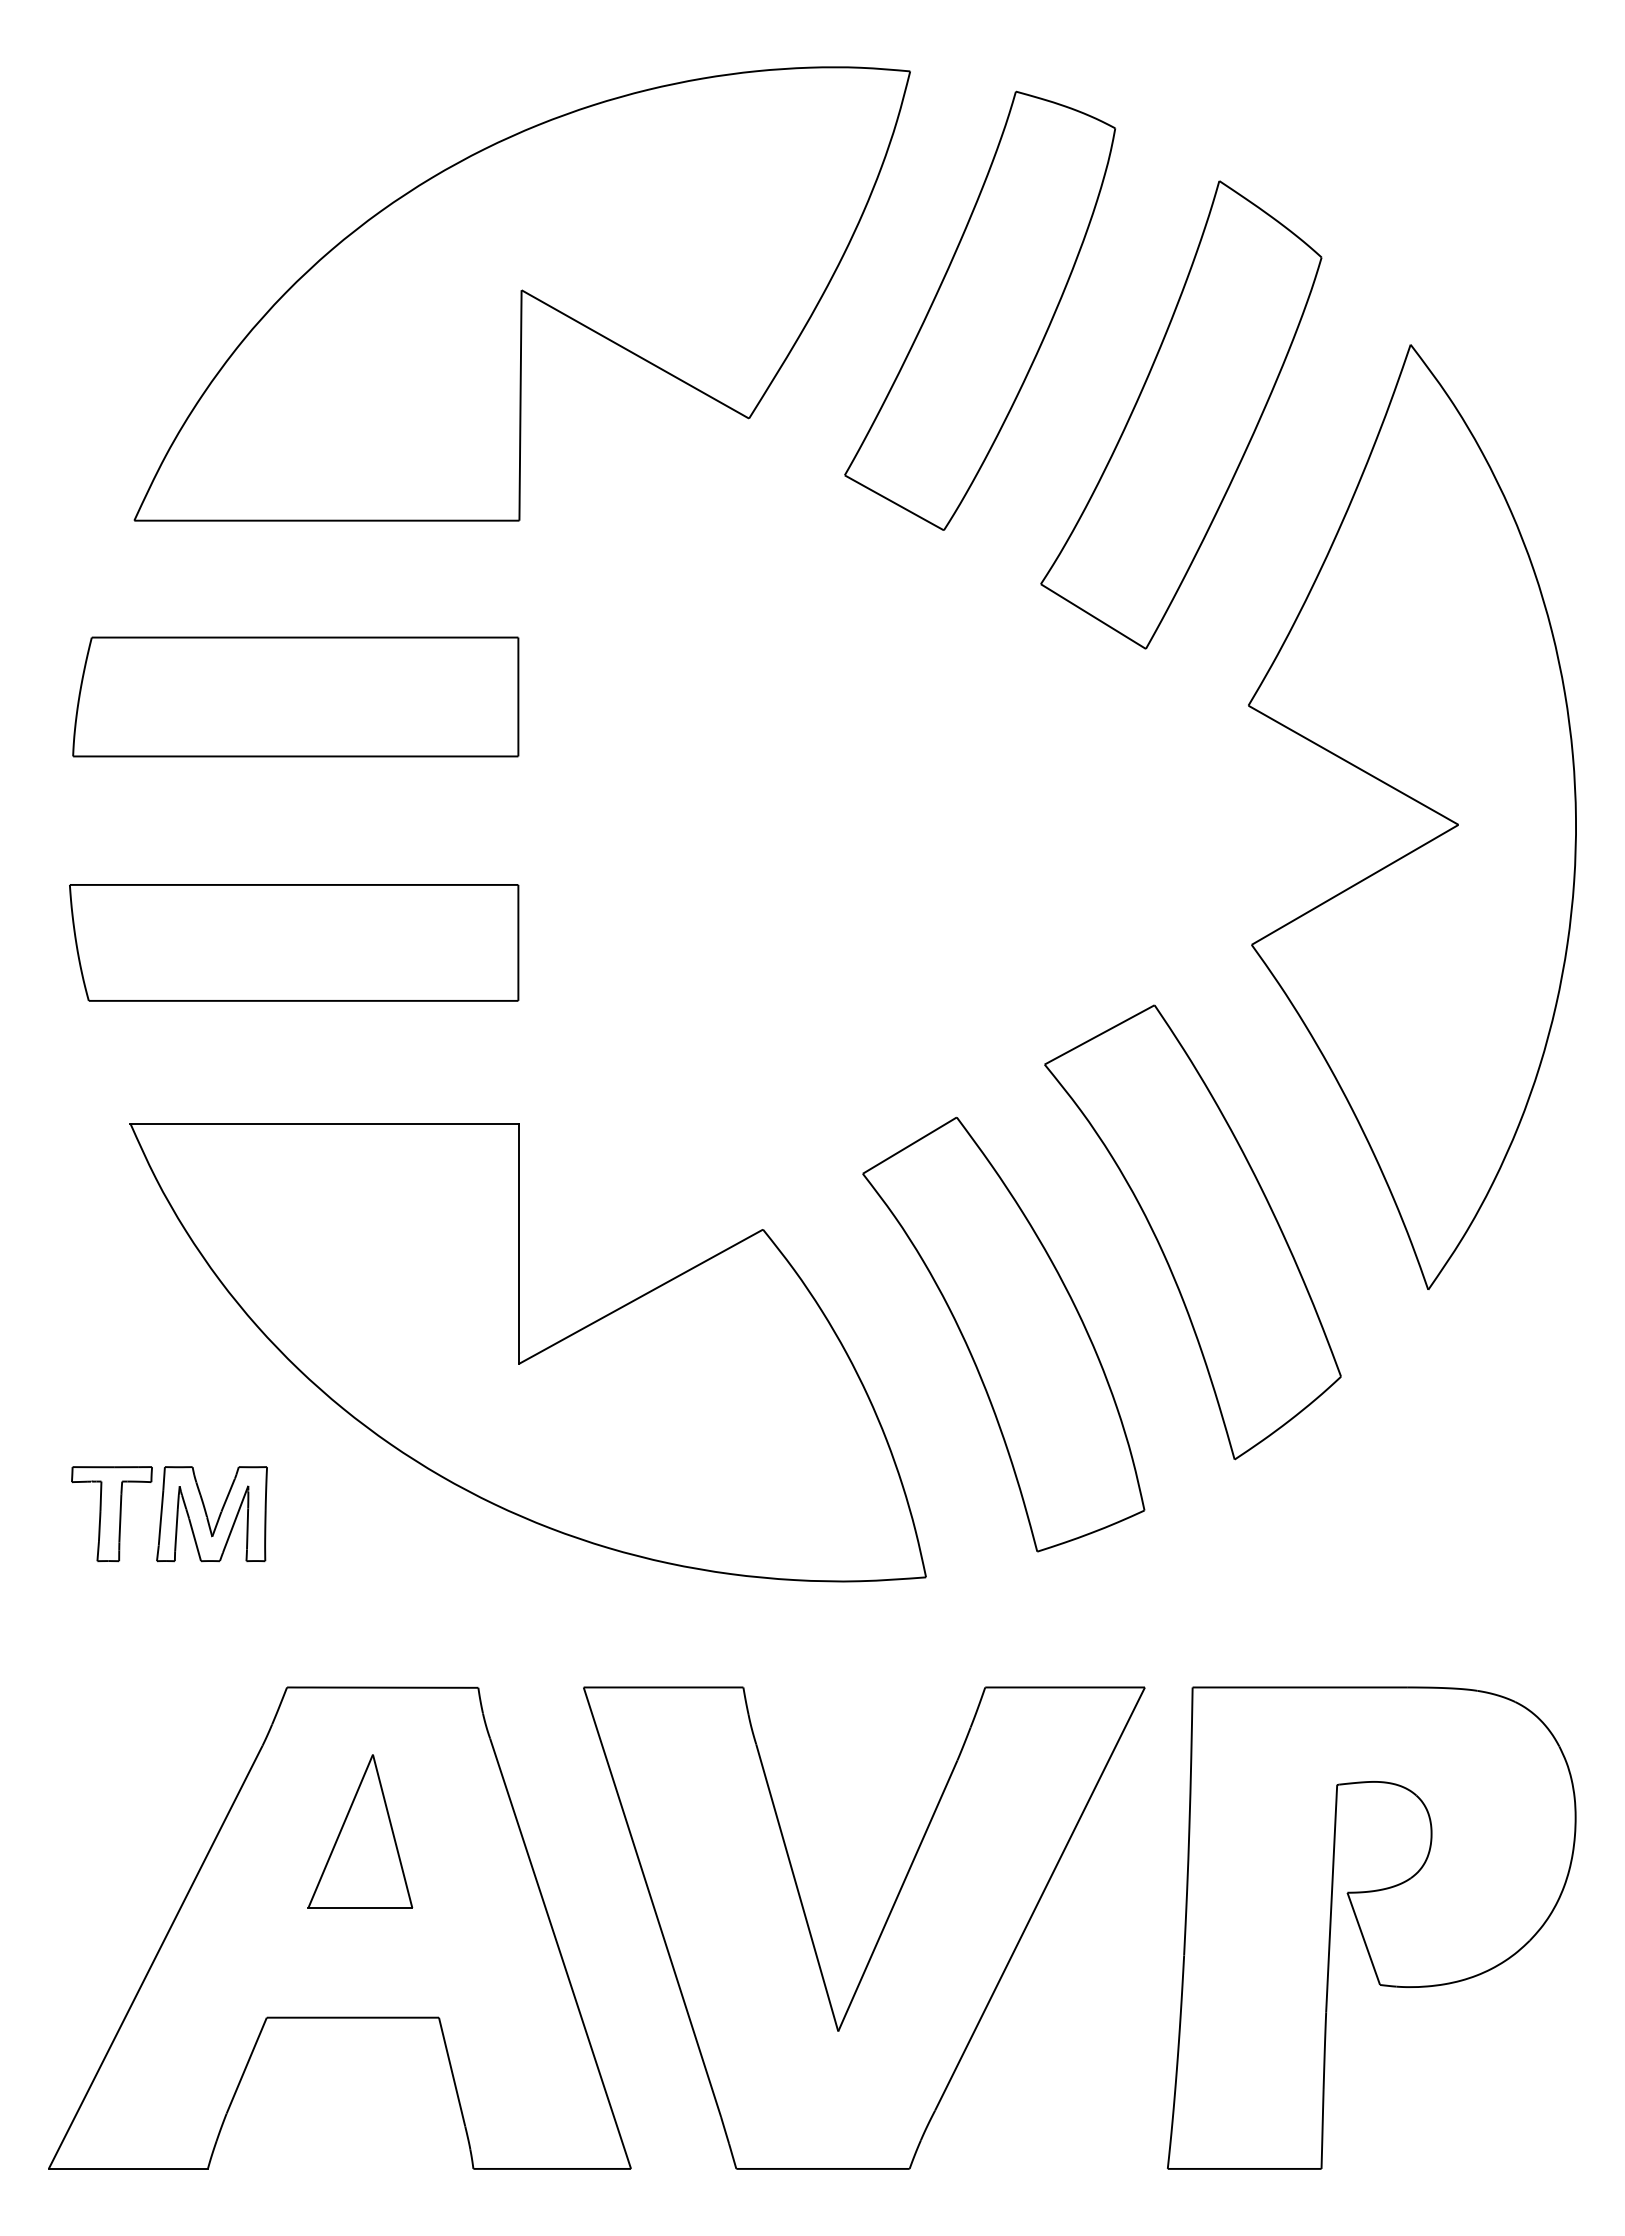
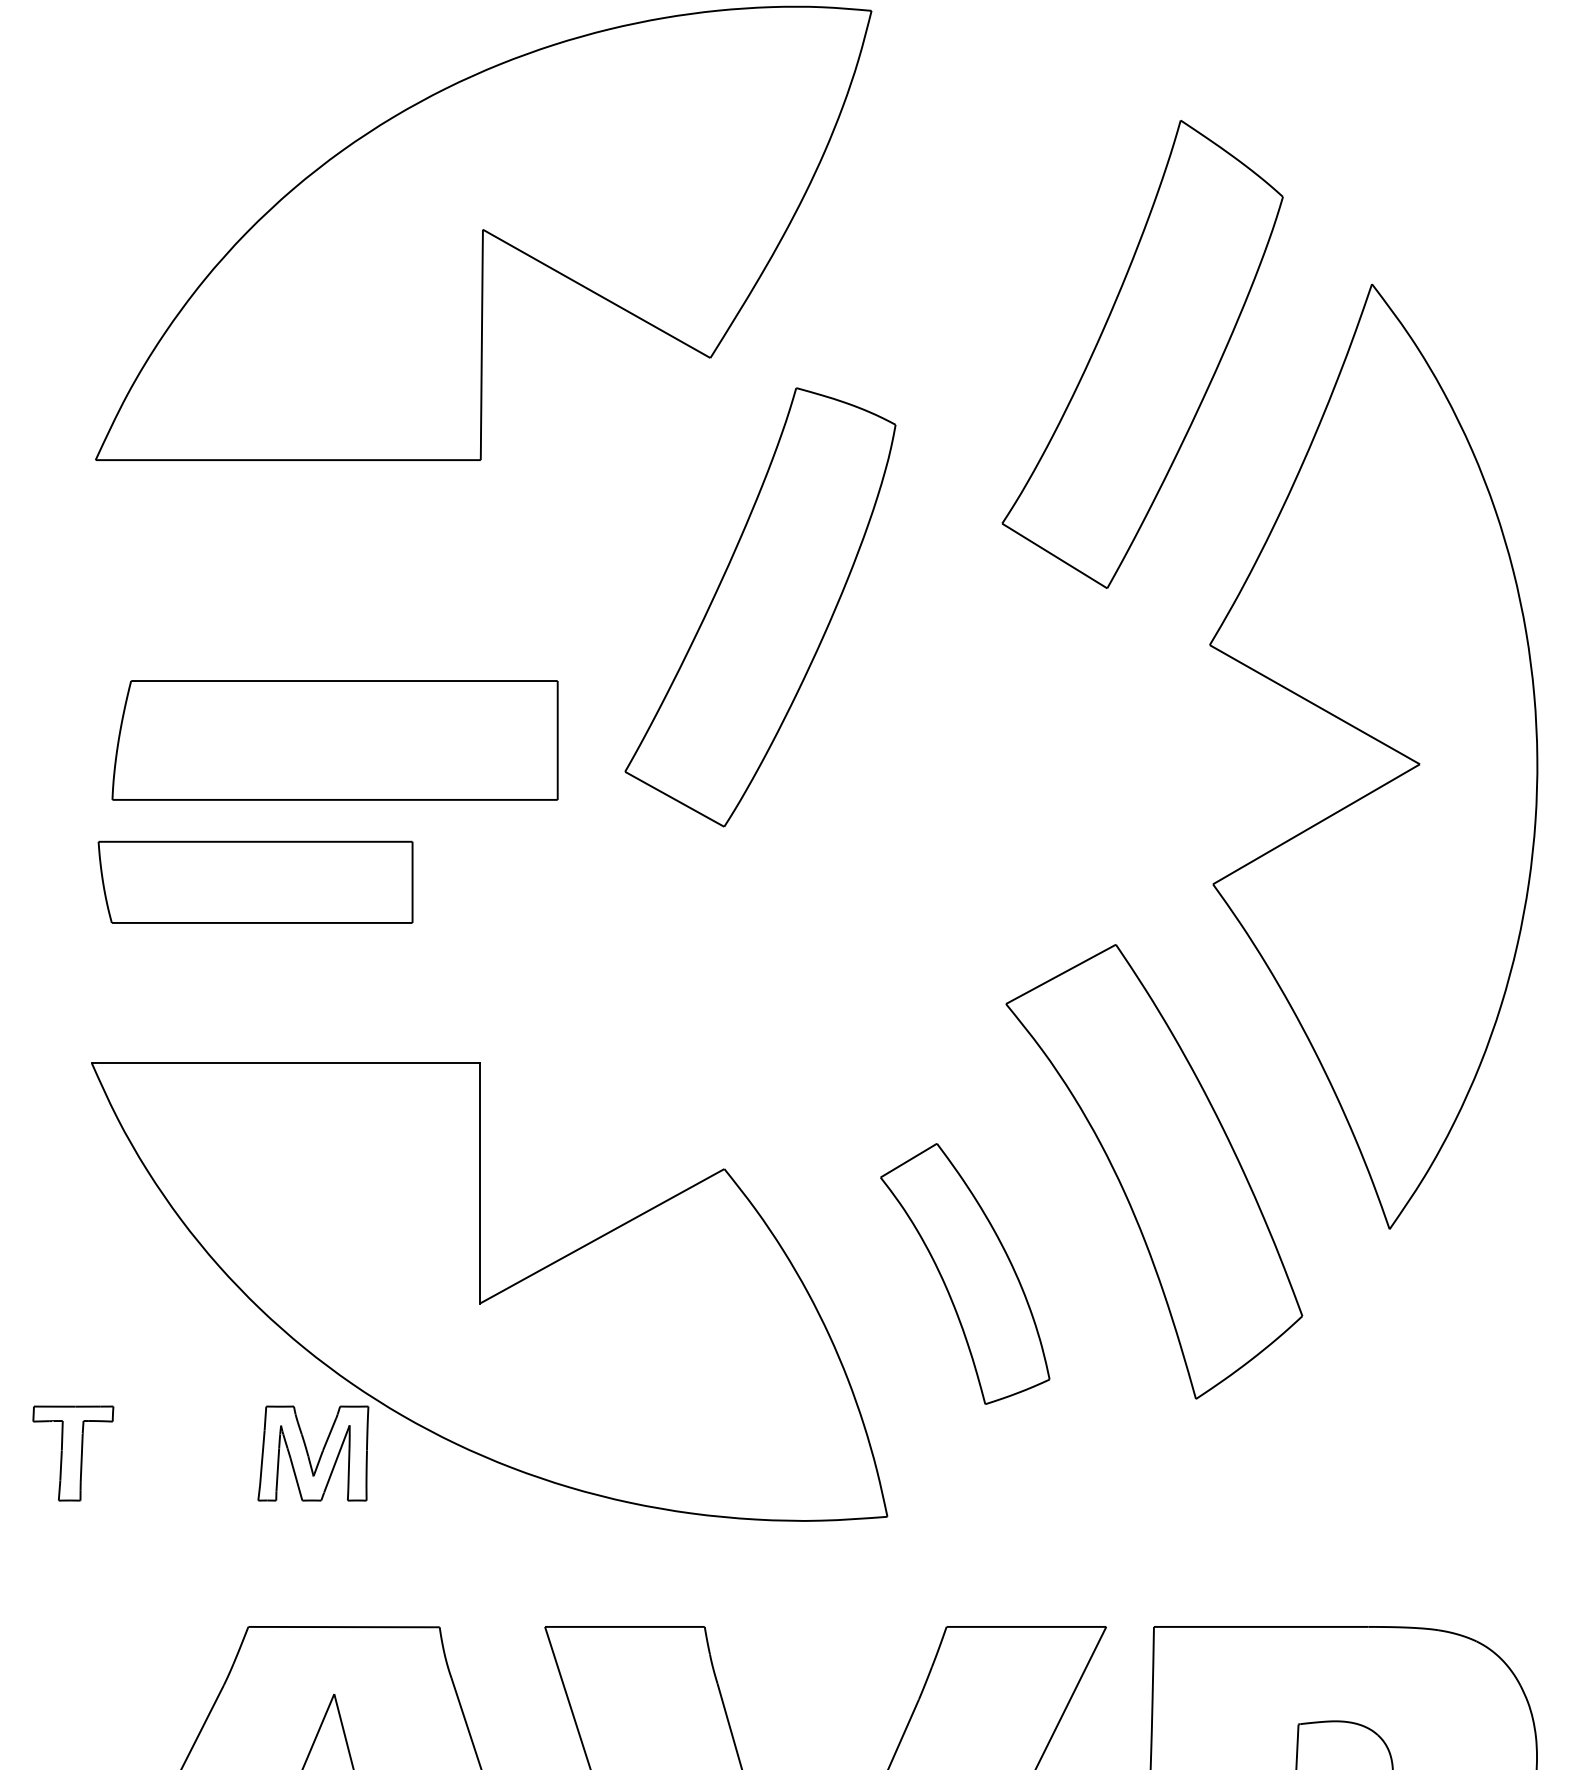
part: (979, 310) -> (759, 606), moved
part: (295, 696) -> (334, 739), moved
part: (294, 942) -> (255, 881), size x0.7
part: (1003, 1334) -> (964, 1273), size x0.6
part: (211, 1514) -> (312, 1453), moved

